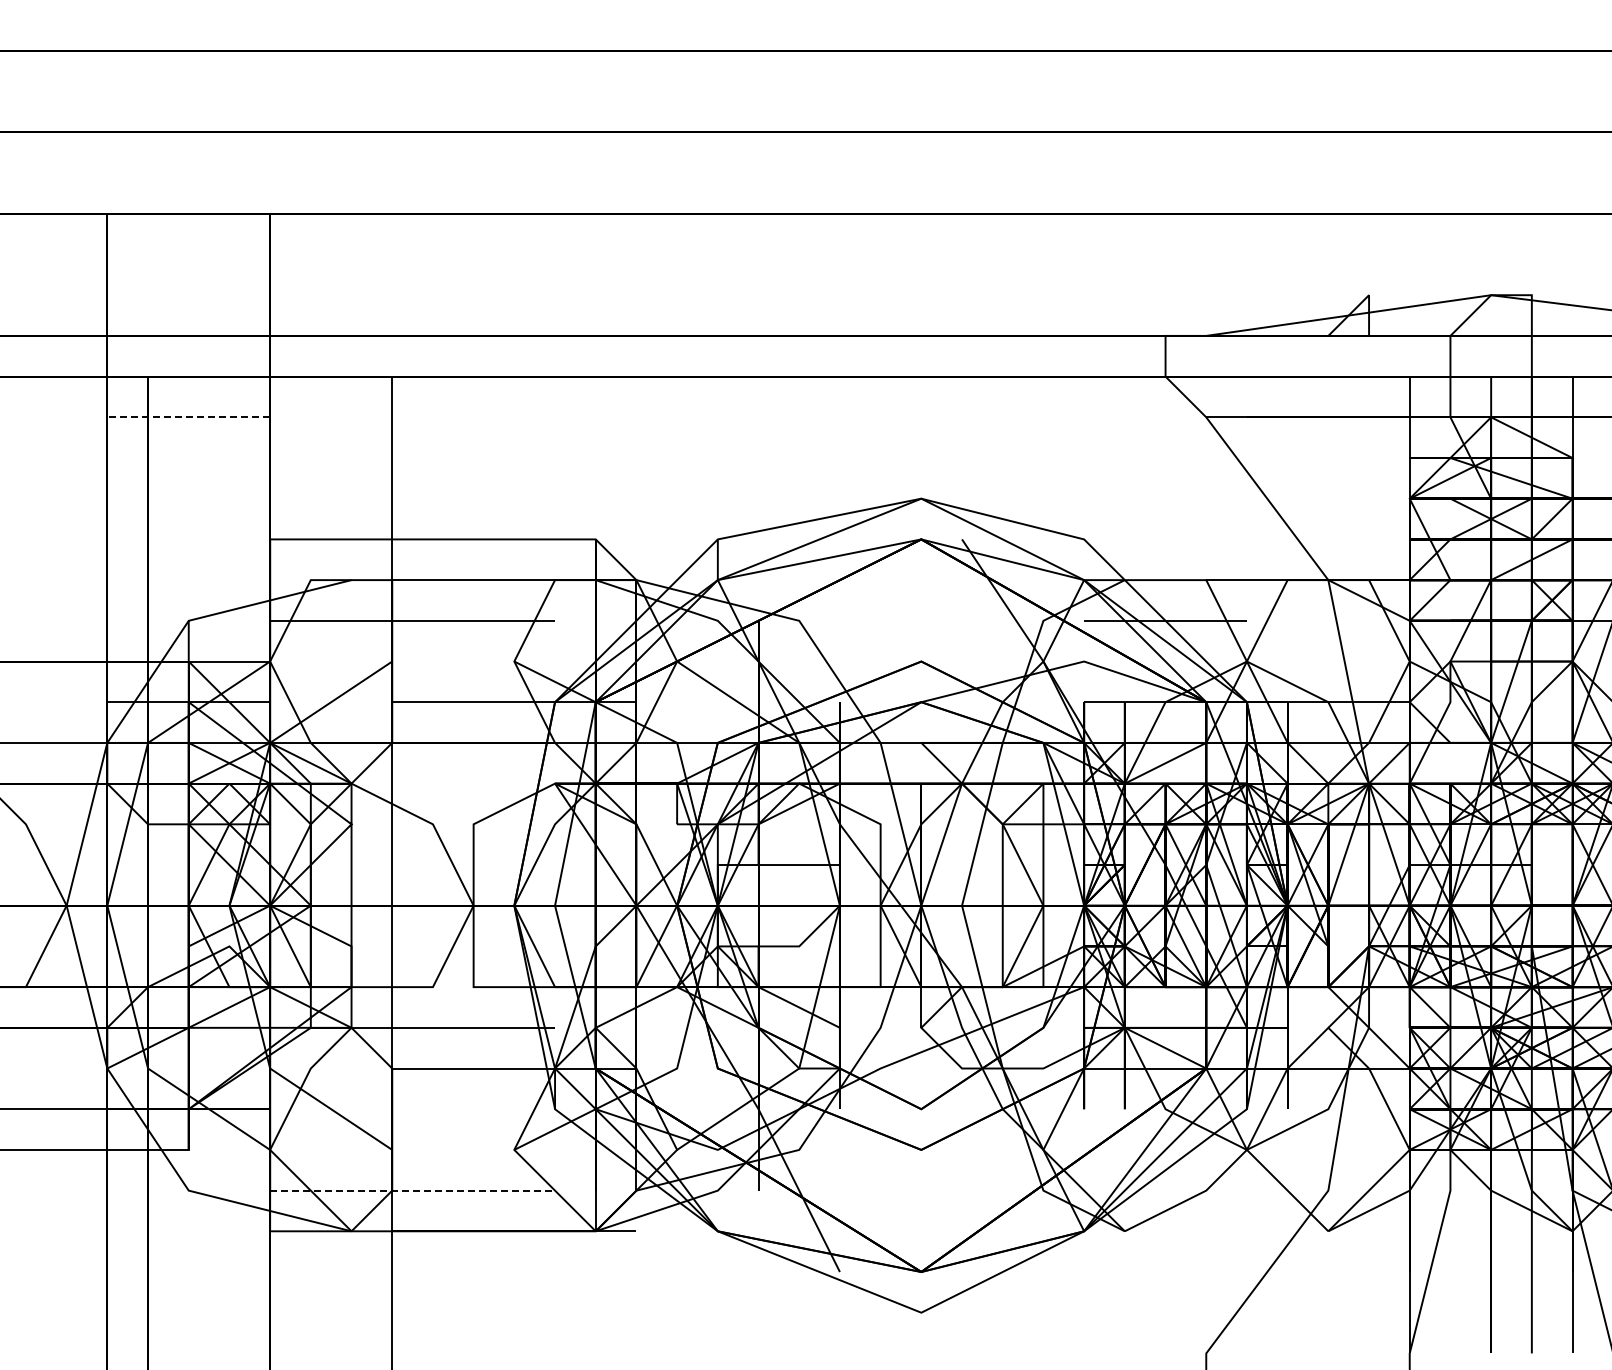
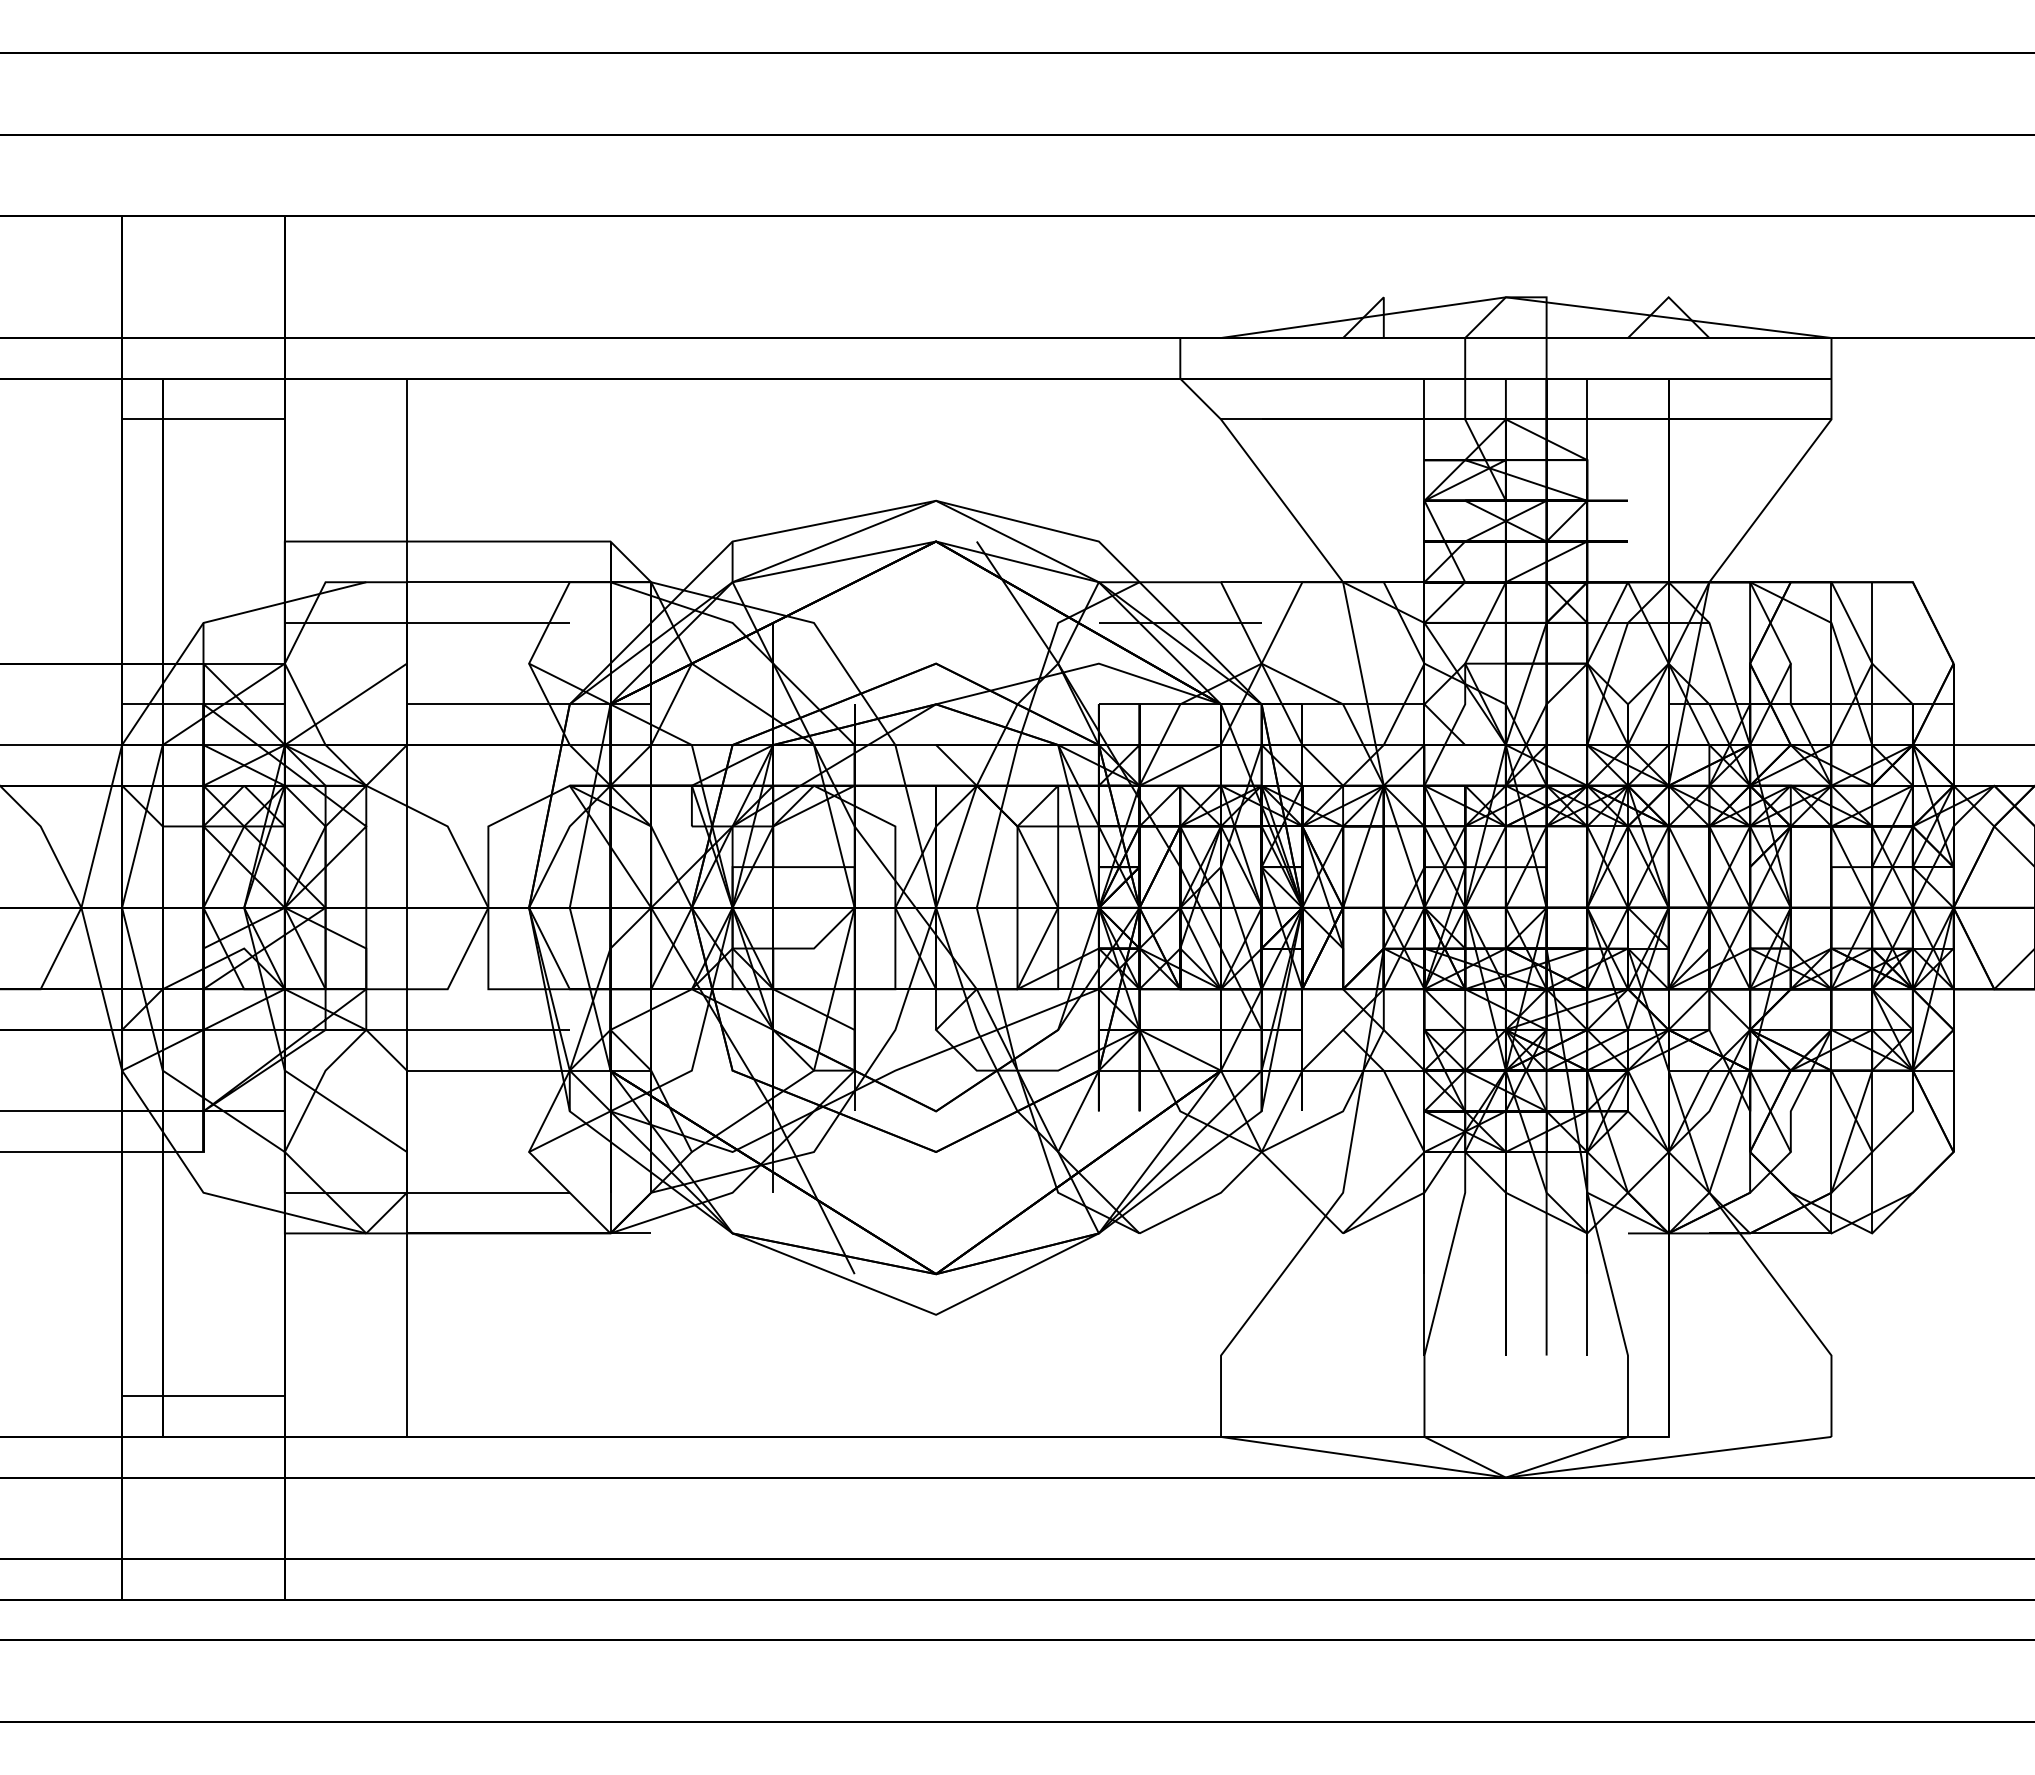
line: (187, 417) -> (202, 419), dashed -> solid
line: (412, 1190) -> (427, 1192), dashed -> solid

